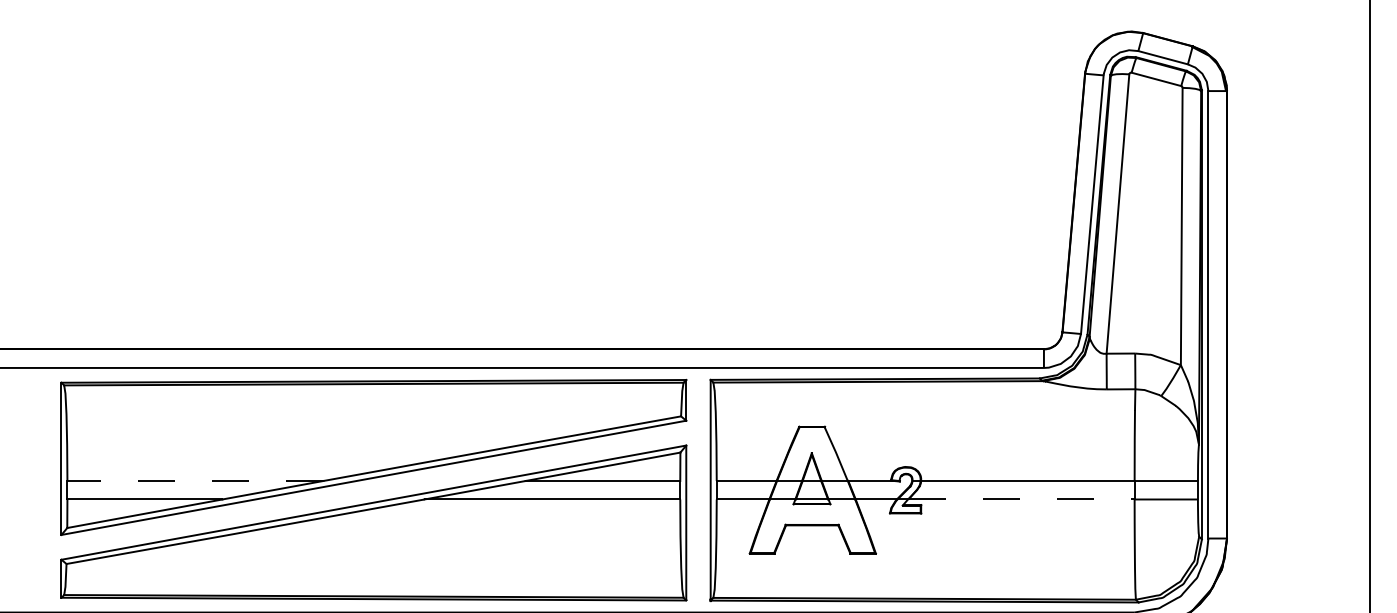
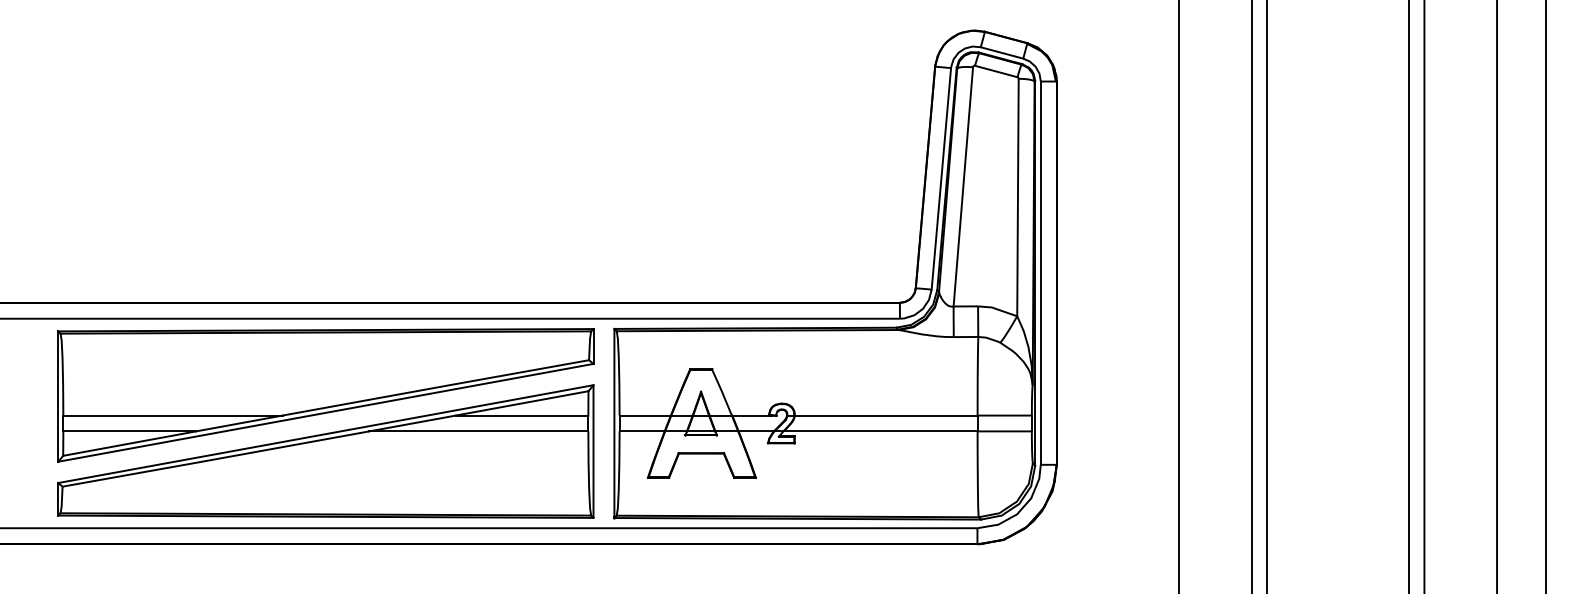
line: (194, 480) -> (172, 415), dashed -> solid
line: (1021, 499) -> (880, 431), dashed -> solid

